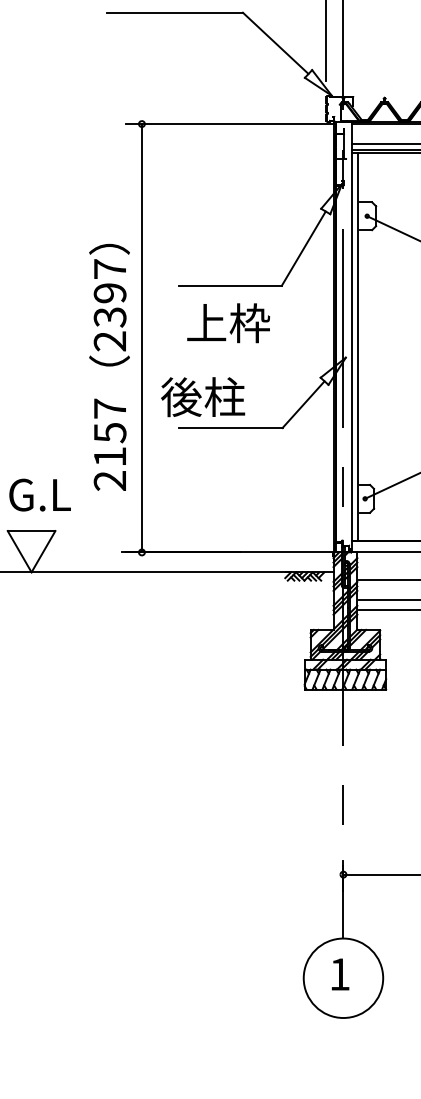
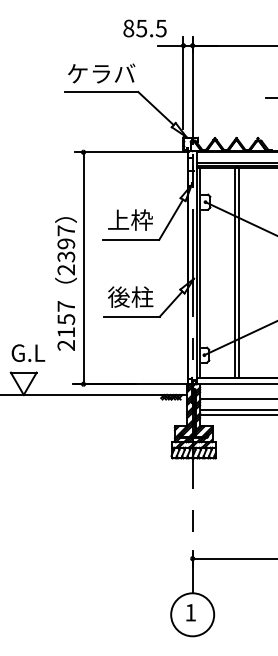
text: (228, 322) -> (130, 219), moved
text: (202, 395) -> (130, 296), moved

